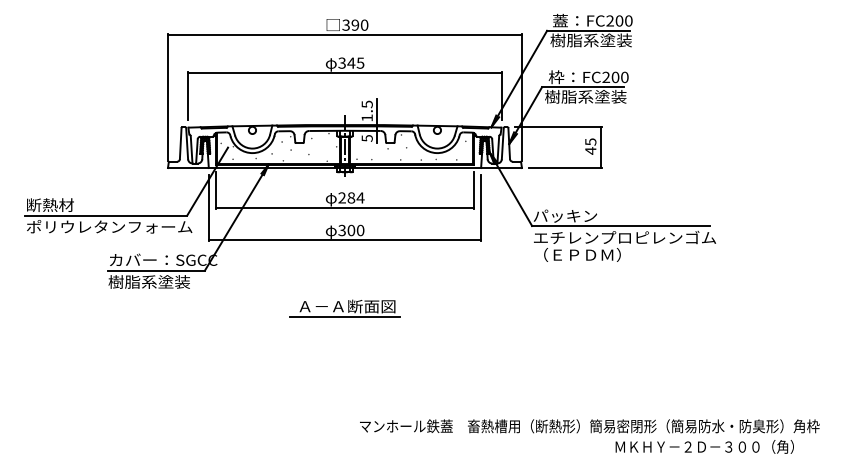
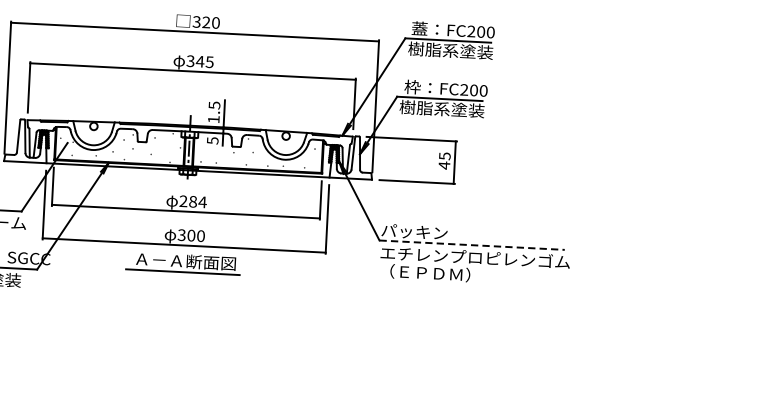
text: (355, 25) -> (206, 22), 390 -> 320
line: (621, 226) -> (472, 245), solid -> dashed
part: (344, 308) -> (182, 263), moved

